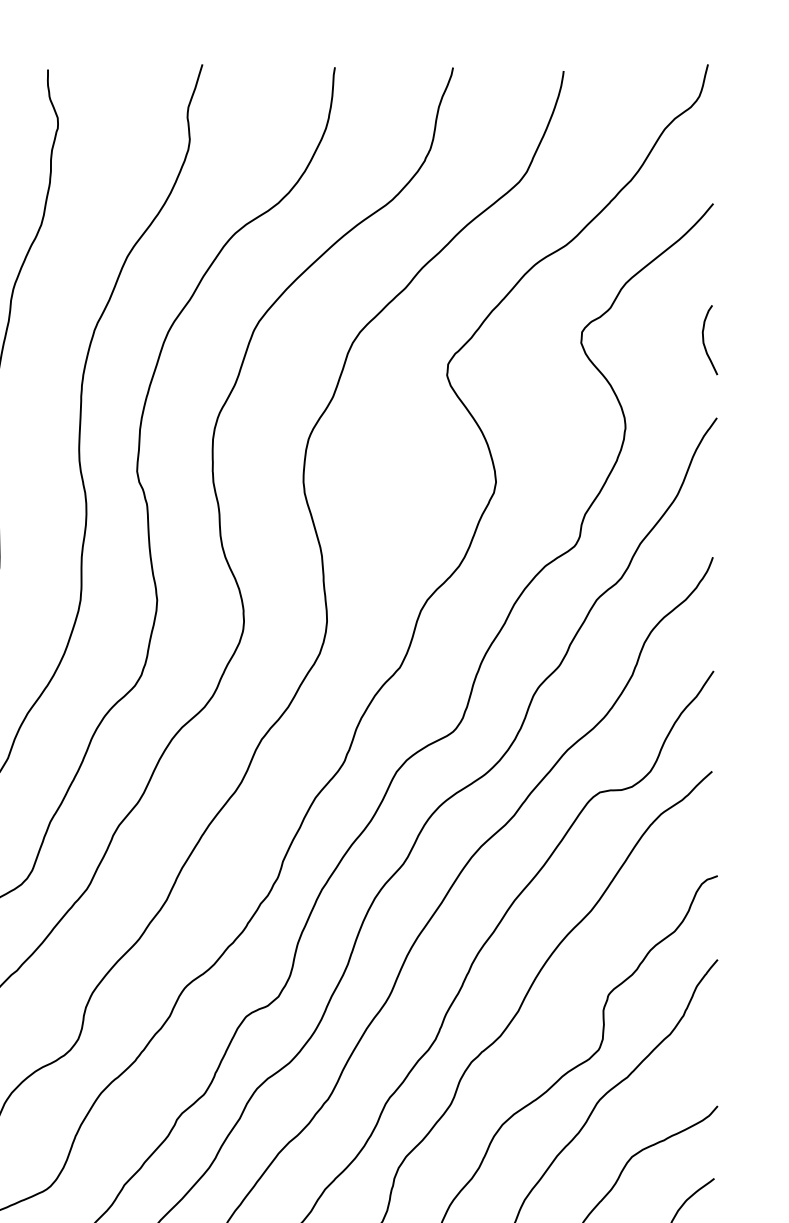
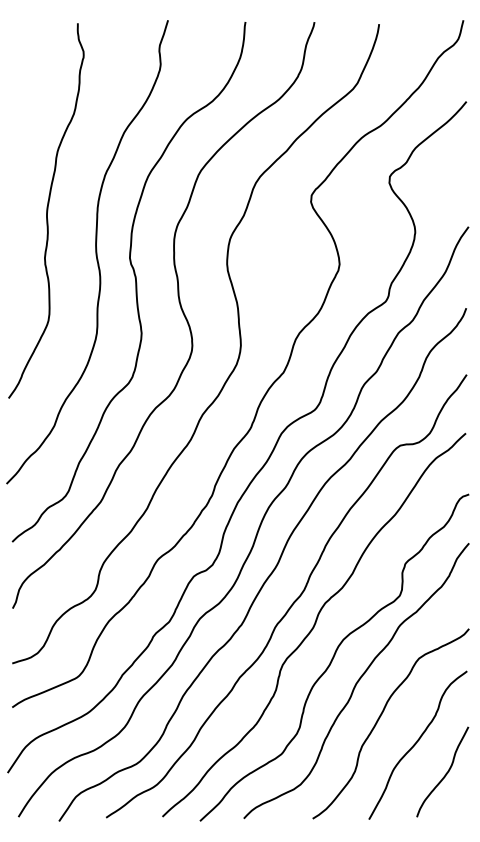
curve: (704, 338) -> (461, 180), removed

